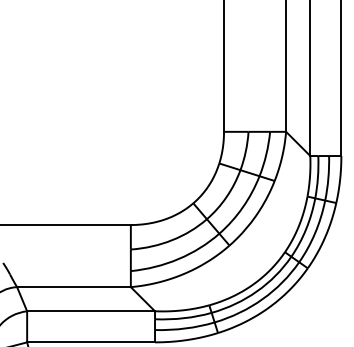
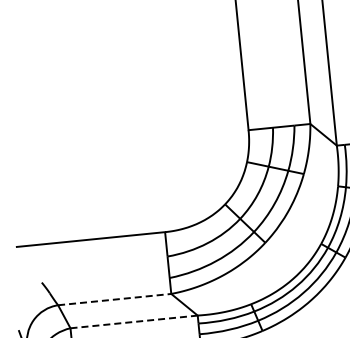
line: (73, 287) -> (114, 300), solid -> dashed
line: (91, 311) -> (134, 322), solid -> dashed

